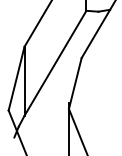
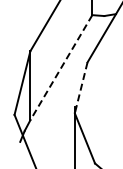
line: (55, 63) -> (61, 67), solid -> dashed
line: (75, 84) -> (81, 88), solid -> dashed

